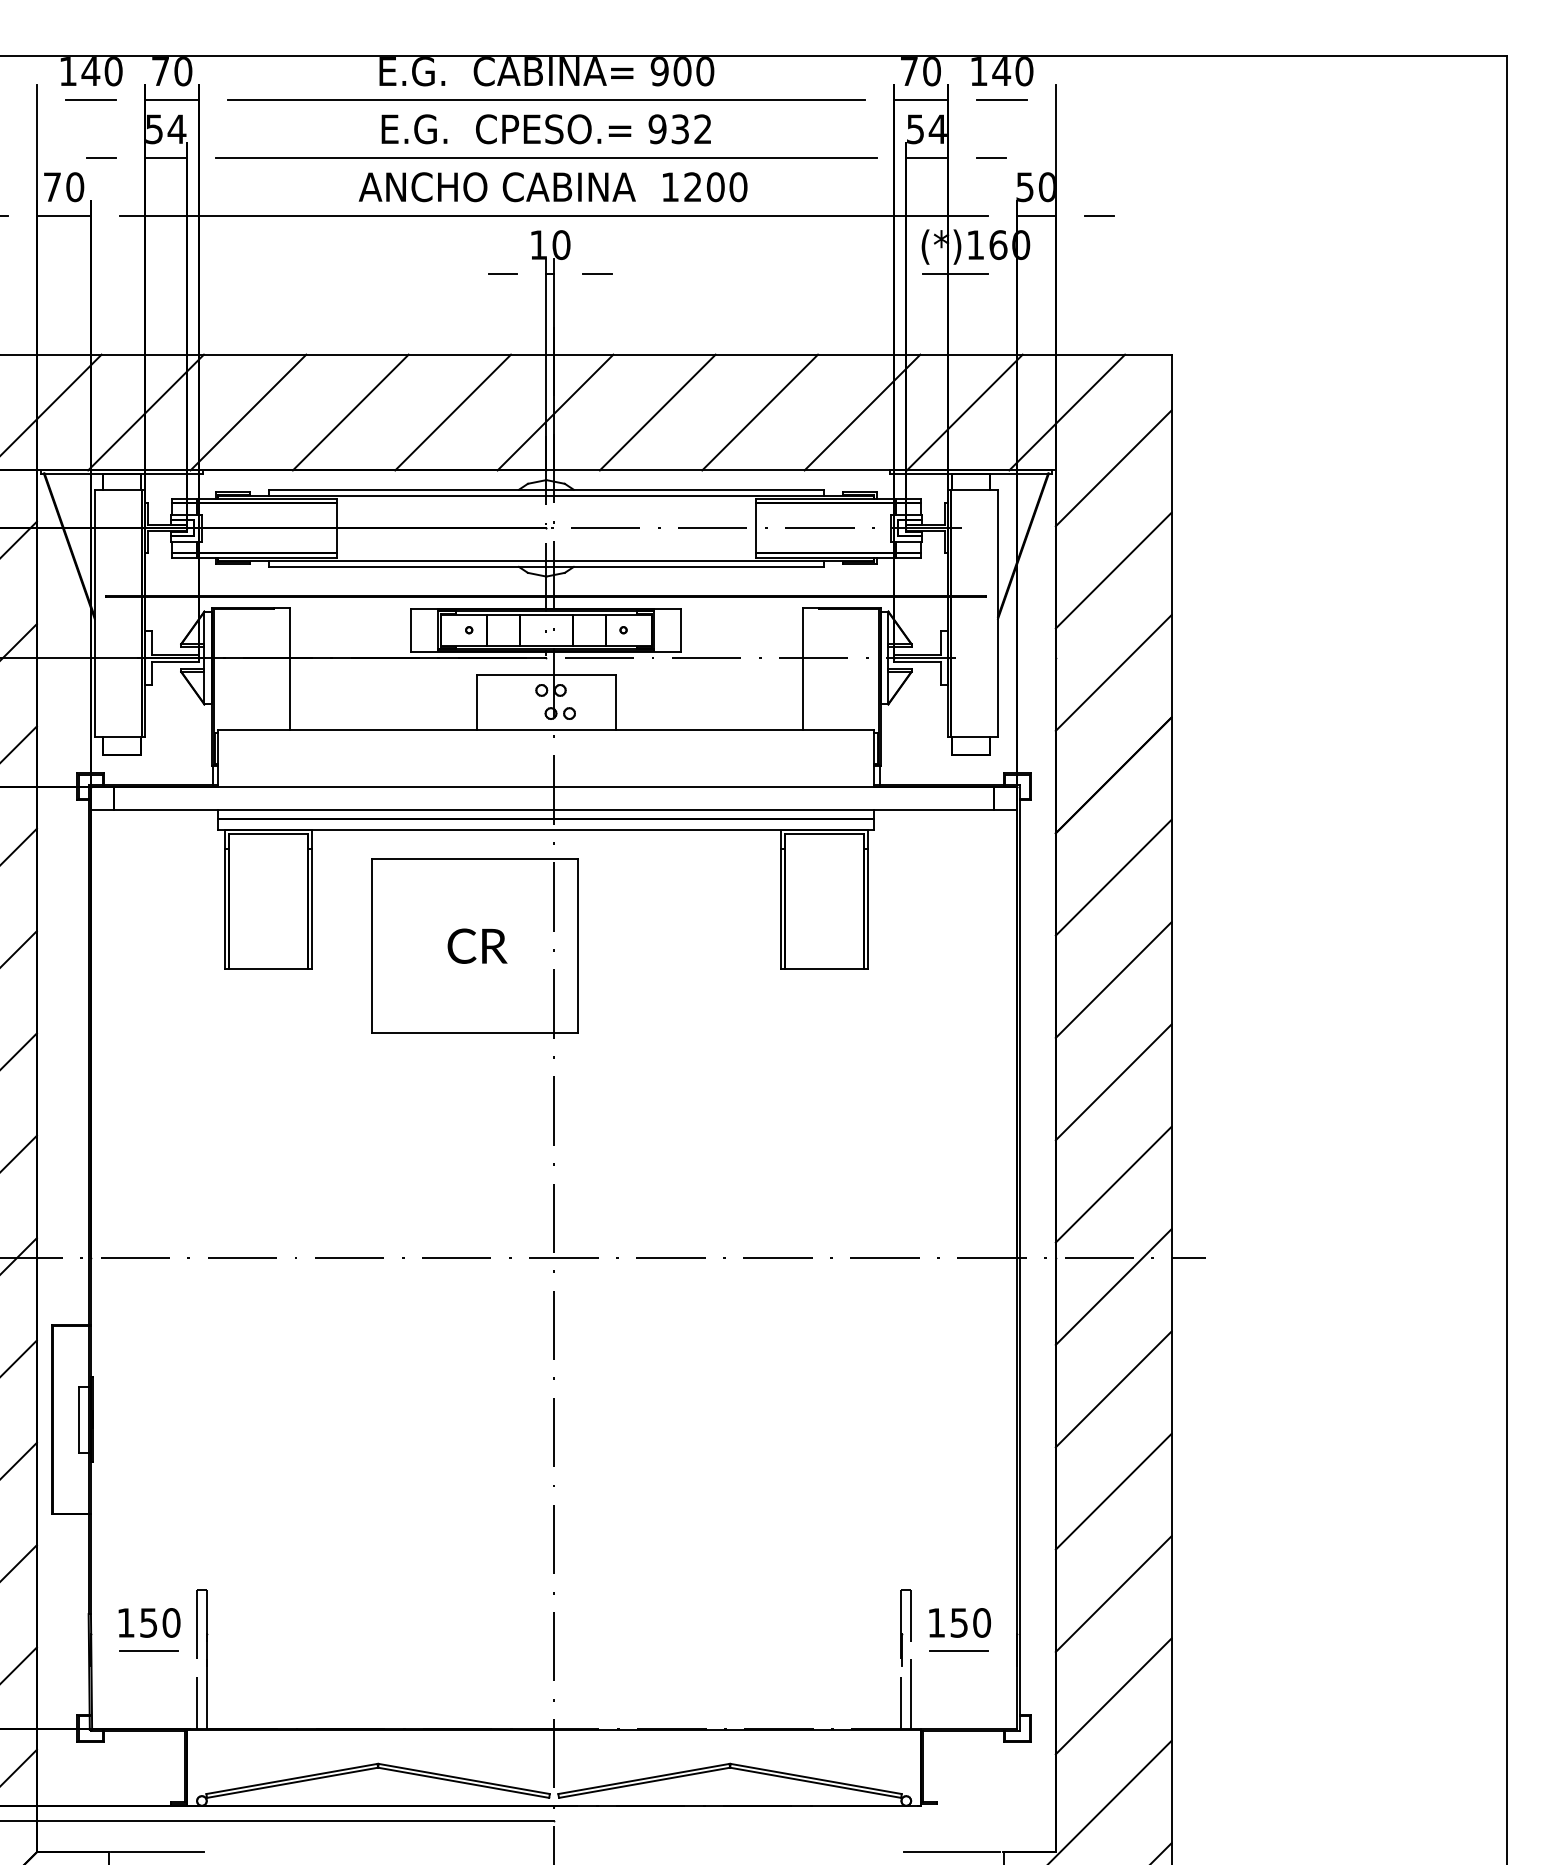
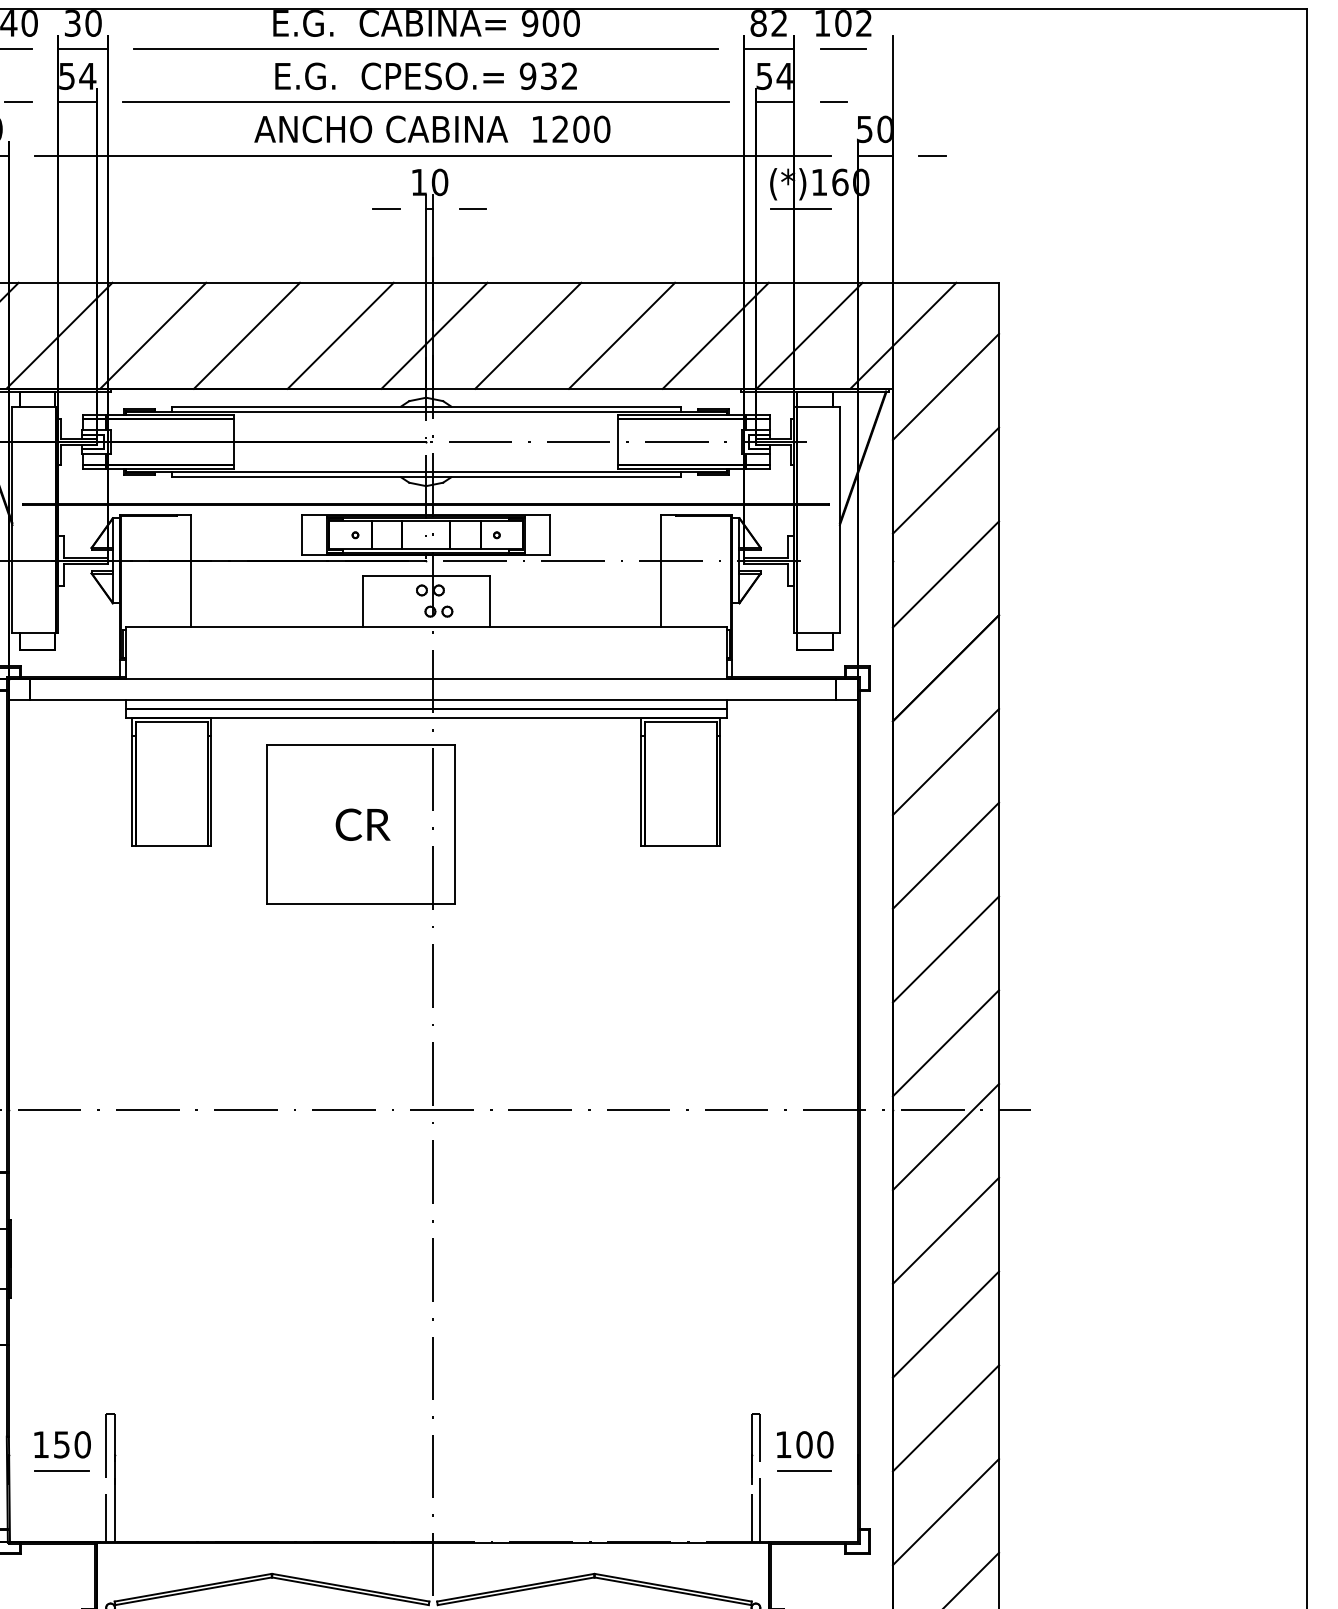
text: (160, 71) -> (72, 23), 70 -> 30
text: (920, 71) -> (768, 23), 70 -> 82
text: (1012, 71) -> (853, 23), 140 -> 102
text: (959, 1622) -> (804, 1444), 150 -> 100

